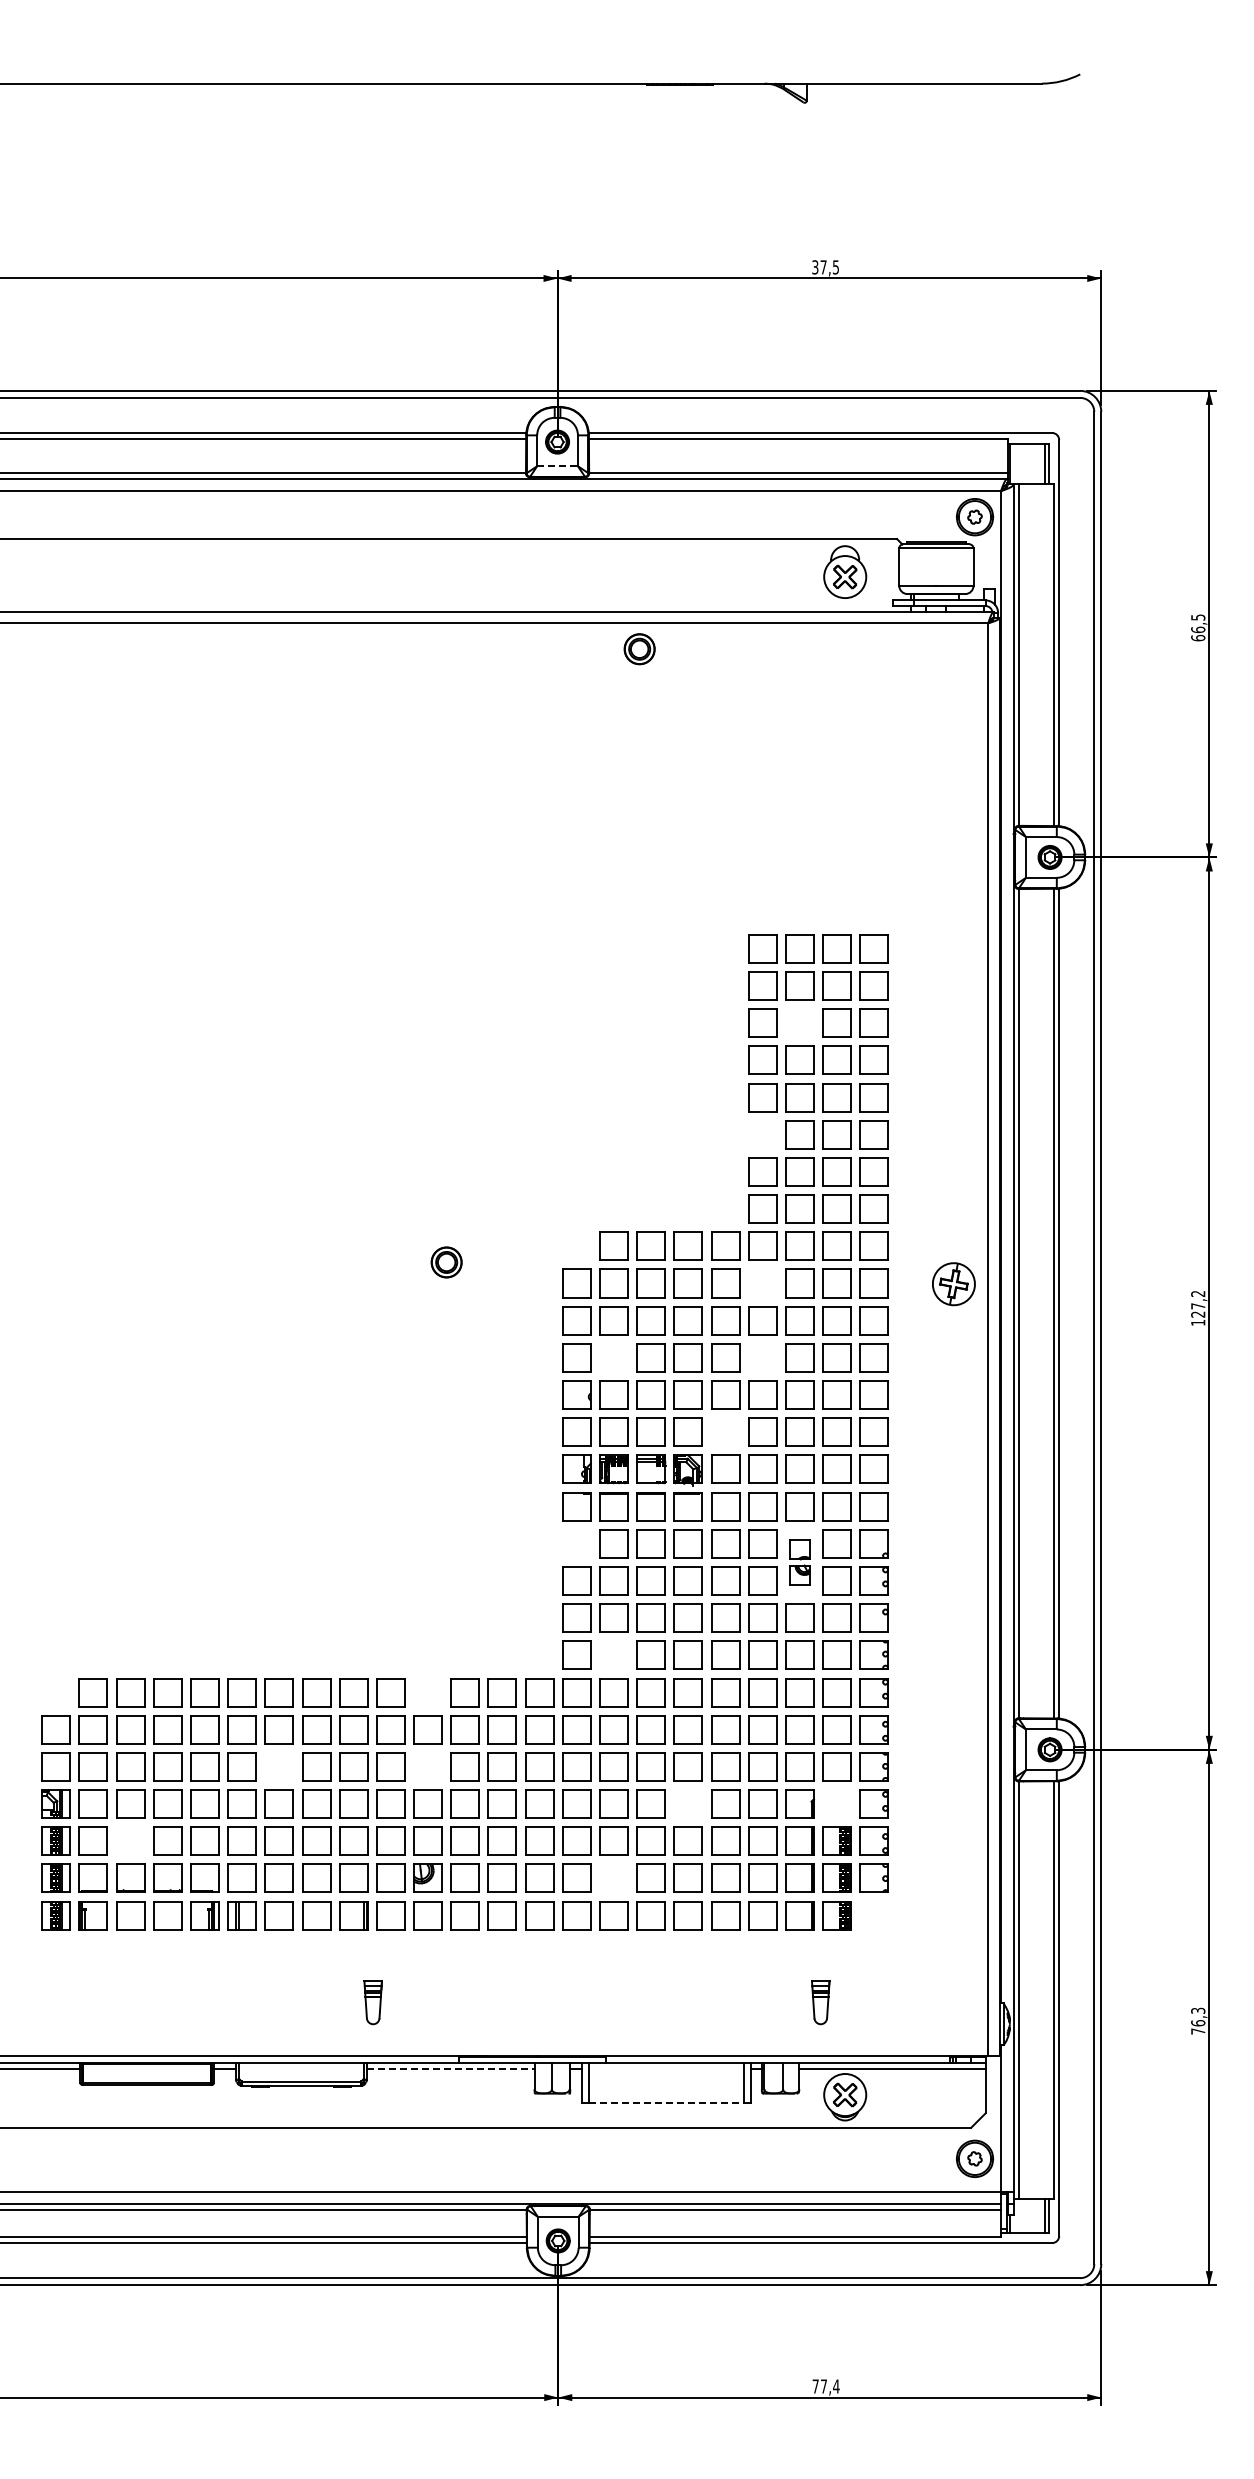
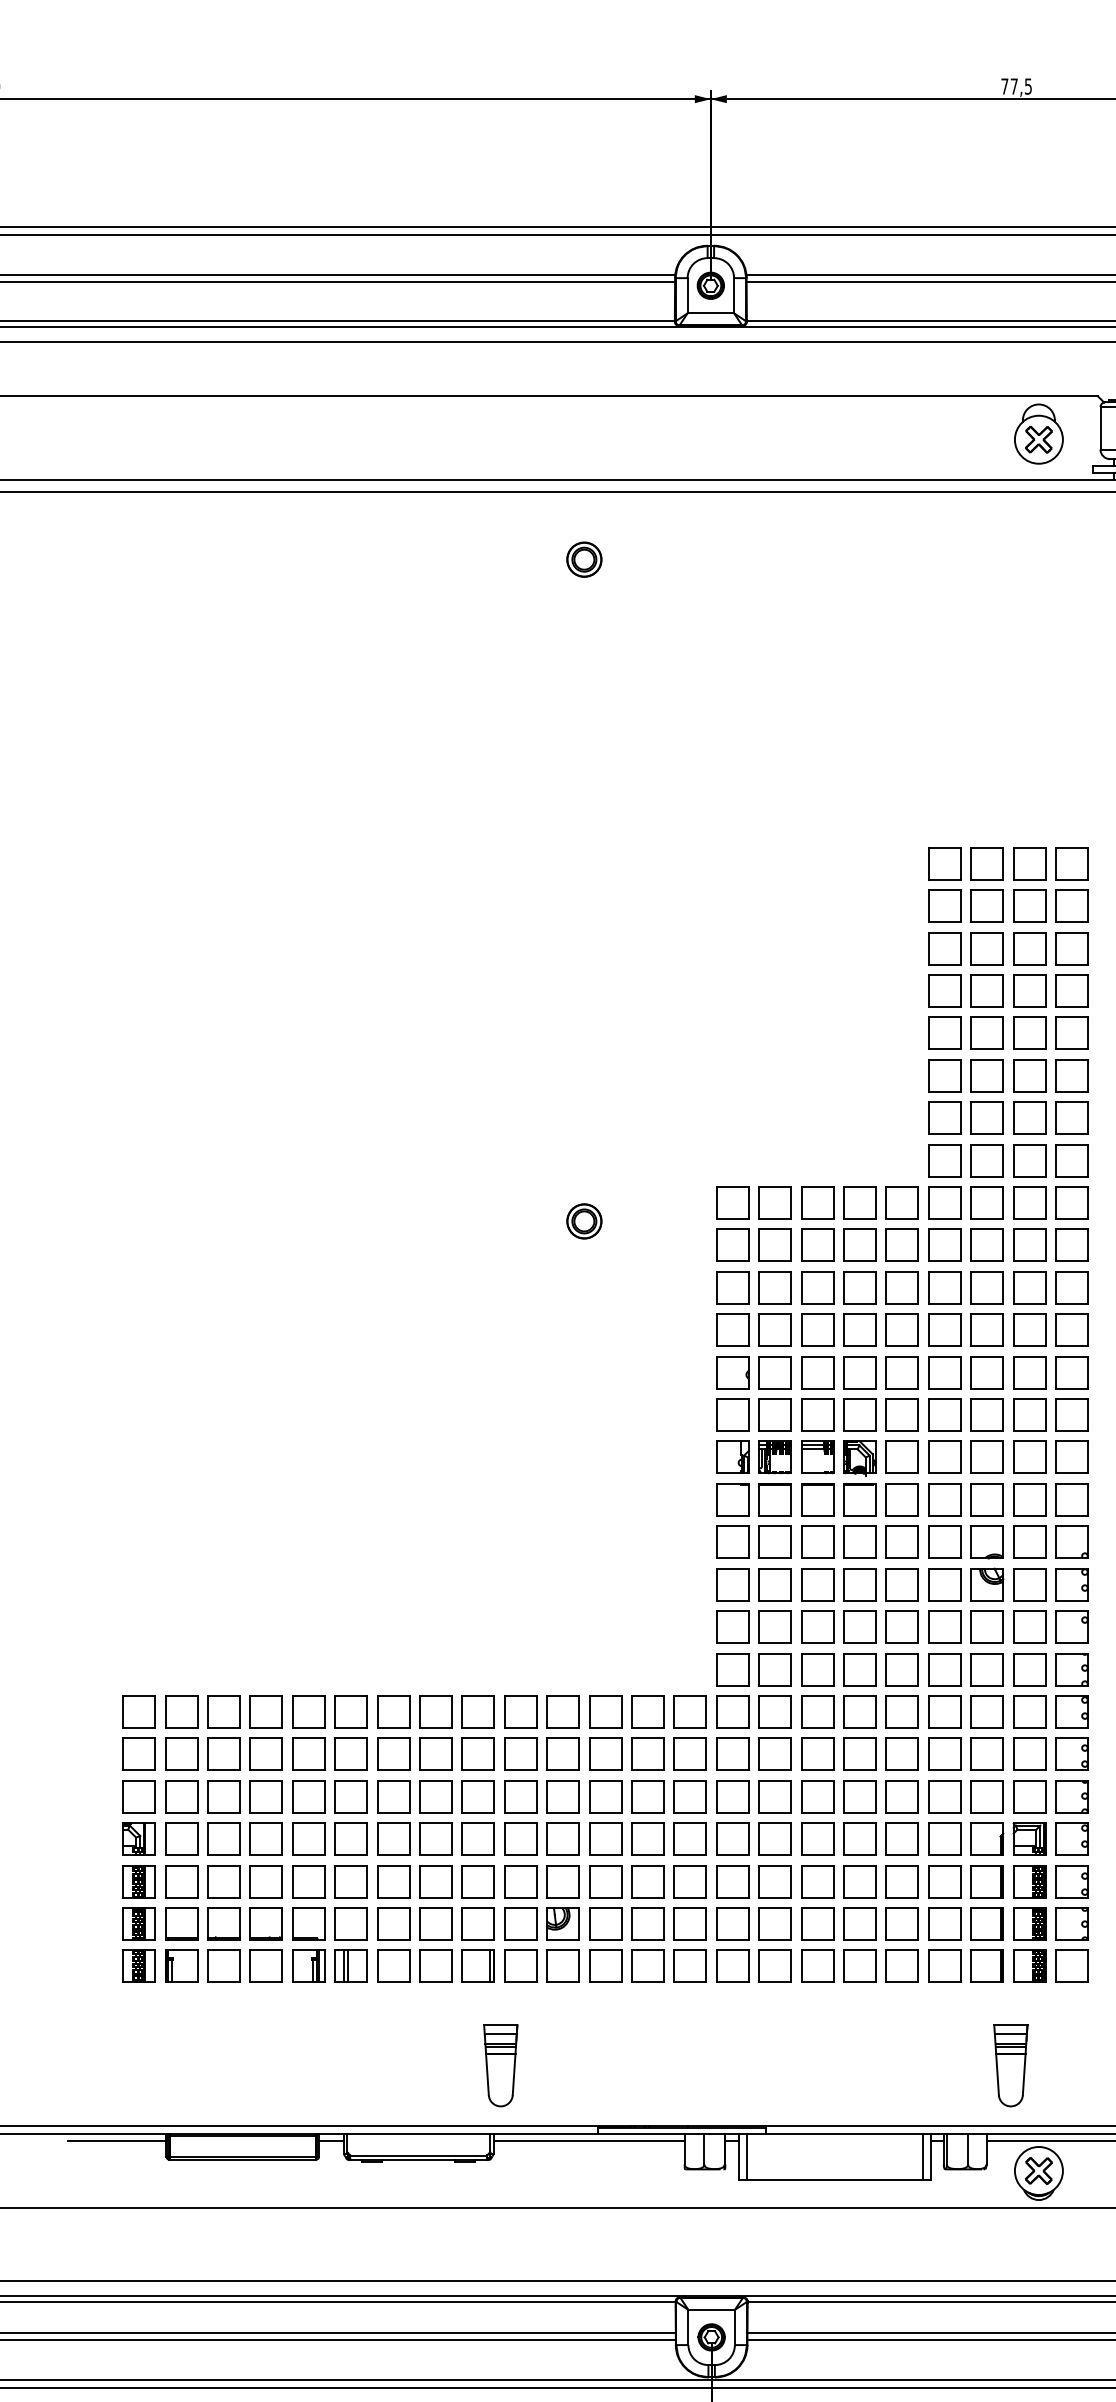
text: (815, 267) -> (1005, 86), 37,5 -> 77,5
line: (558, 466) -> (711, 313), dashed -> solid
part: (639, 649) -> (584, 559), moved
part: (799, 1022) -> (986, 947), added
part: (762, 1134) -> (944, 1075), added
part: (576, 1245) -> (732, 1202), added
part: (762, 1283) -> (944, 1245), added
part: (613, 1357) -> (774, 1329), added
part: (762, 1357) -> (944, 1329), added
part: (725, 1431) -> (902, 1414), added
part: (576, 1543) -> (732, 1541), added
part: (799, 1562) -> (986, 1563), size x1.43
part: (613, 1654) -> (774, 1668), added
part: (55, 1692) -> (138, 1711), added
part: (427, 1692) -> (562, 1711), added
part: (278, 1766) -> (392, 1796), added
part: (427, 1766) -> (562, 1796), added
part: (687, 1803) -> (859, 1838), added
part: (836, 1803) -> (1028, 1838), added
part: (130, 1840) -> (223, 1880), added
part: (613, 1877) -> (774, 1922), added
part: (873, 1915) -> (1071, 1966), added
part: (372, 2002) -> (499, 2065), size x1.67
part: (820, 2002) -> (1010, 2065), size x1.67
line: (450, 2068) -> (588, 2140), dashed -> solid
line: (666, 2102) -> (835, 2179), dashed -> solid

